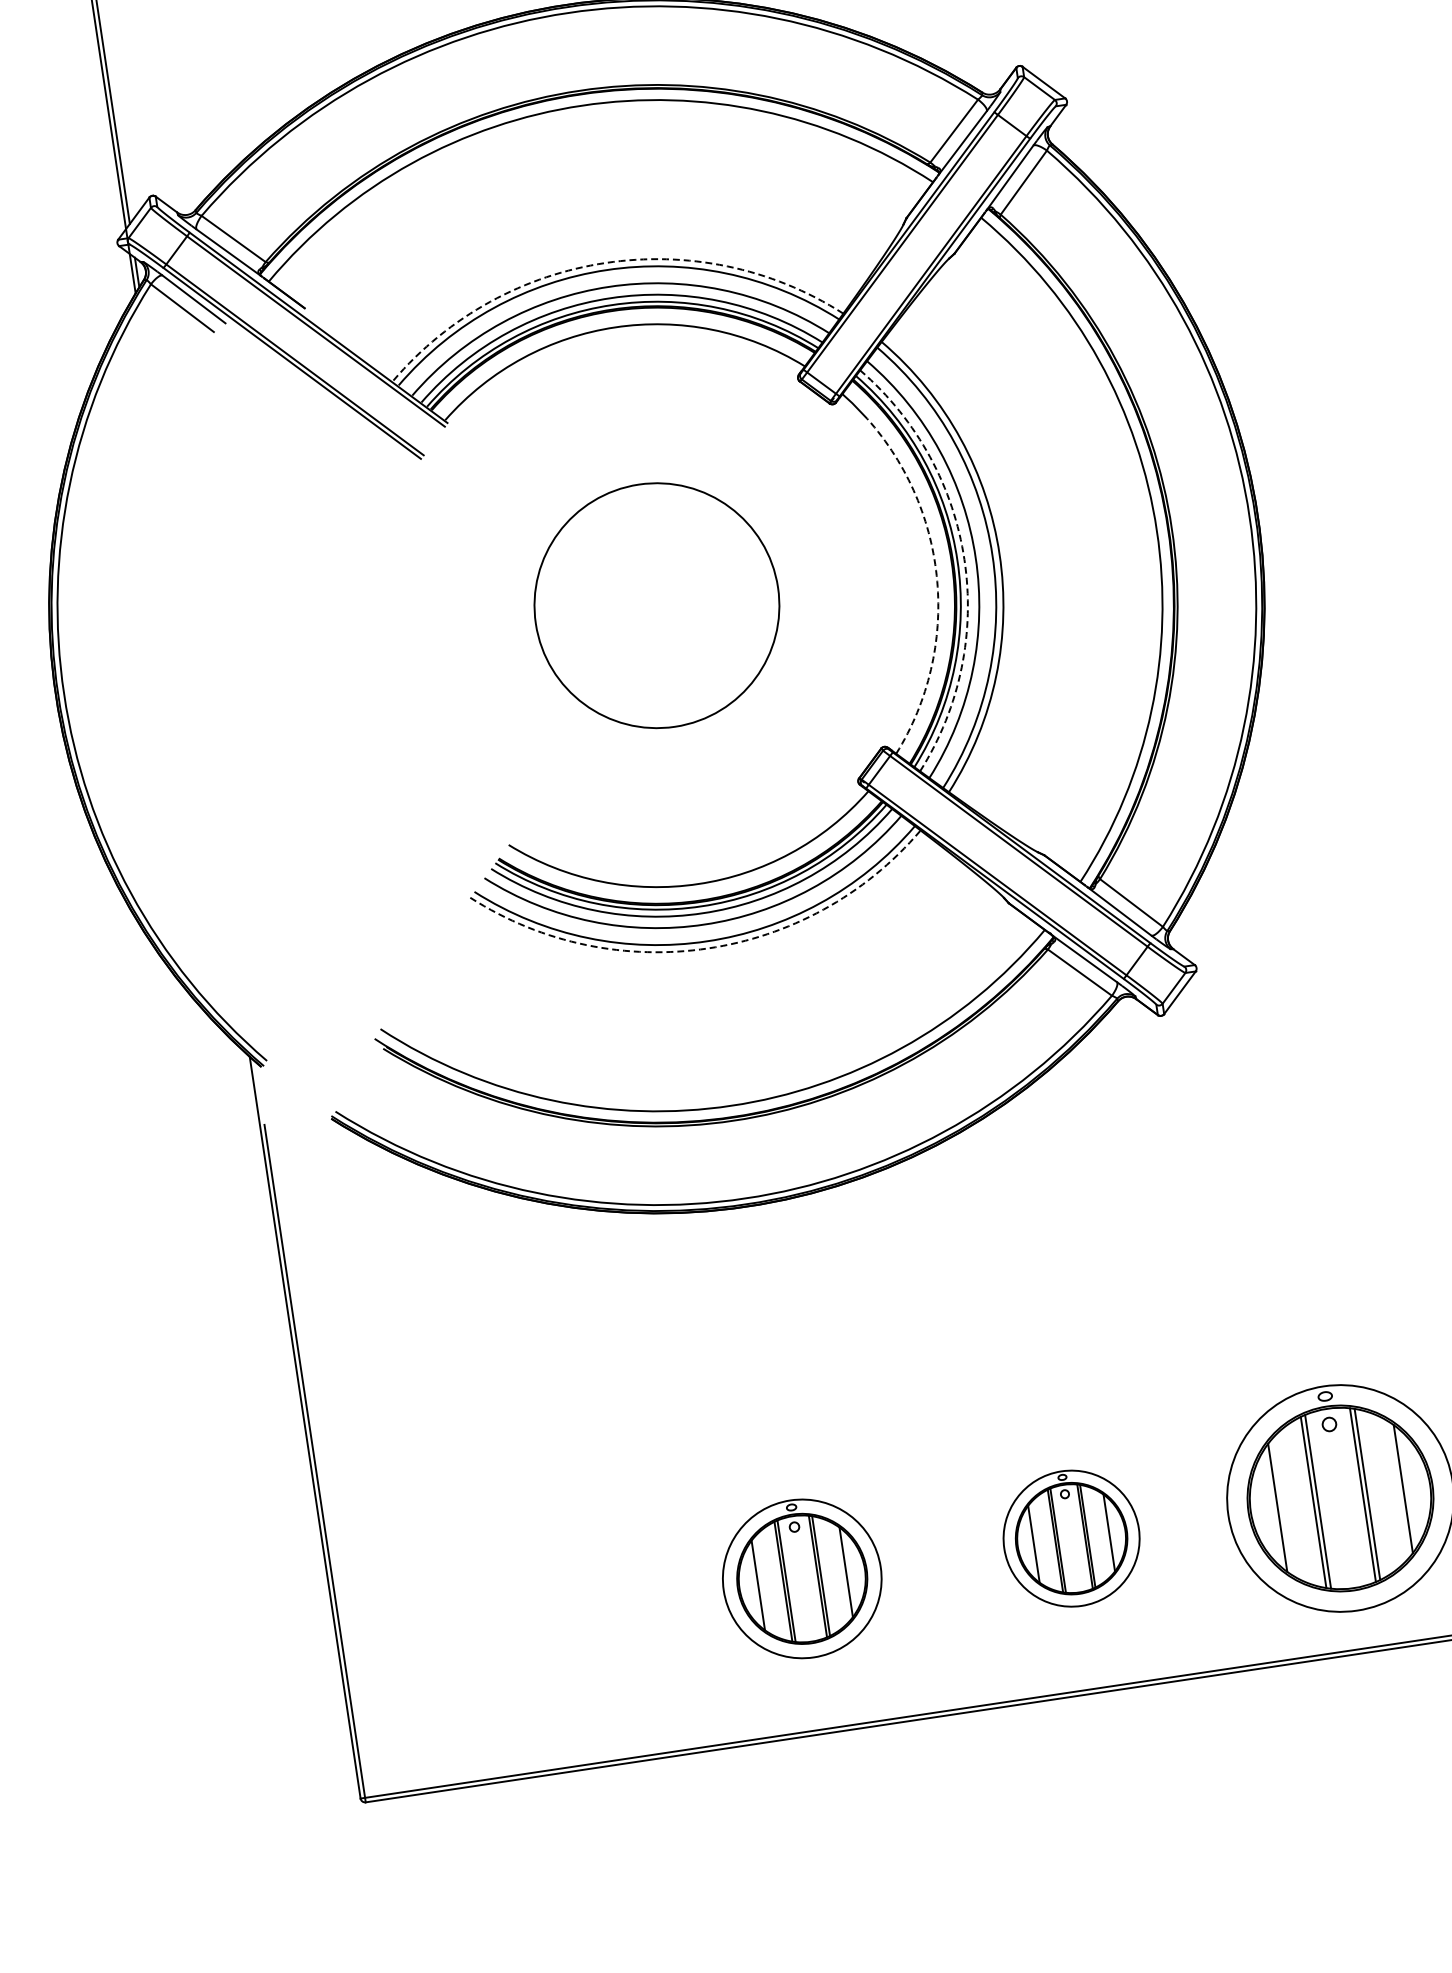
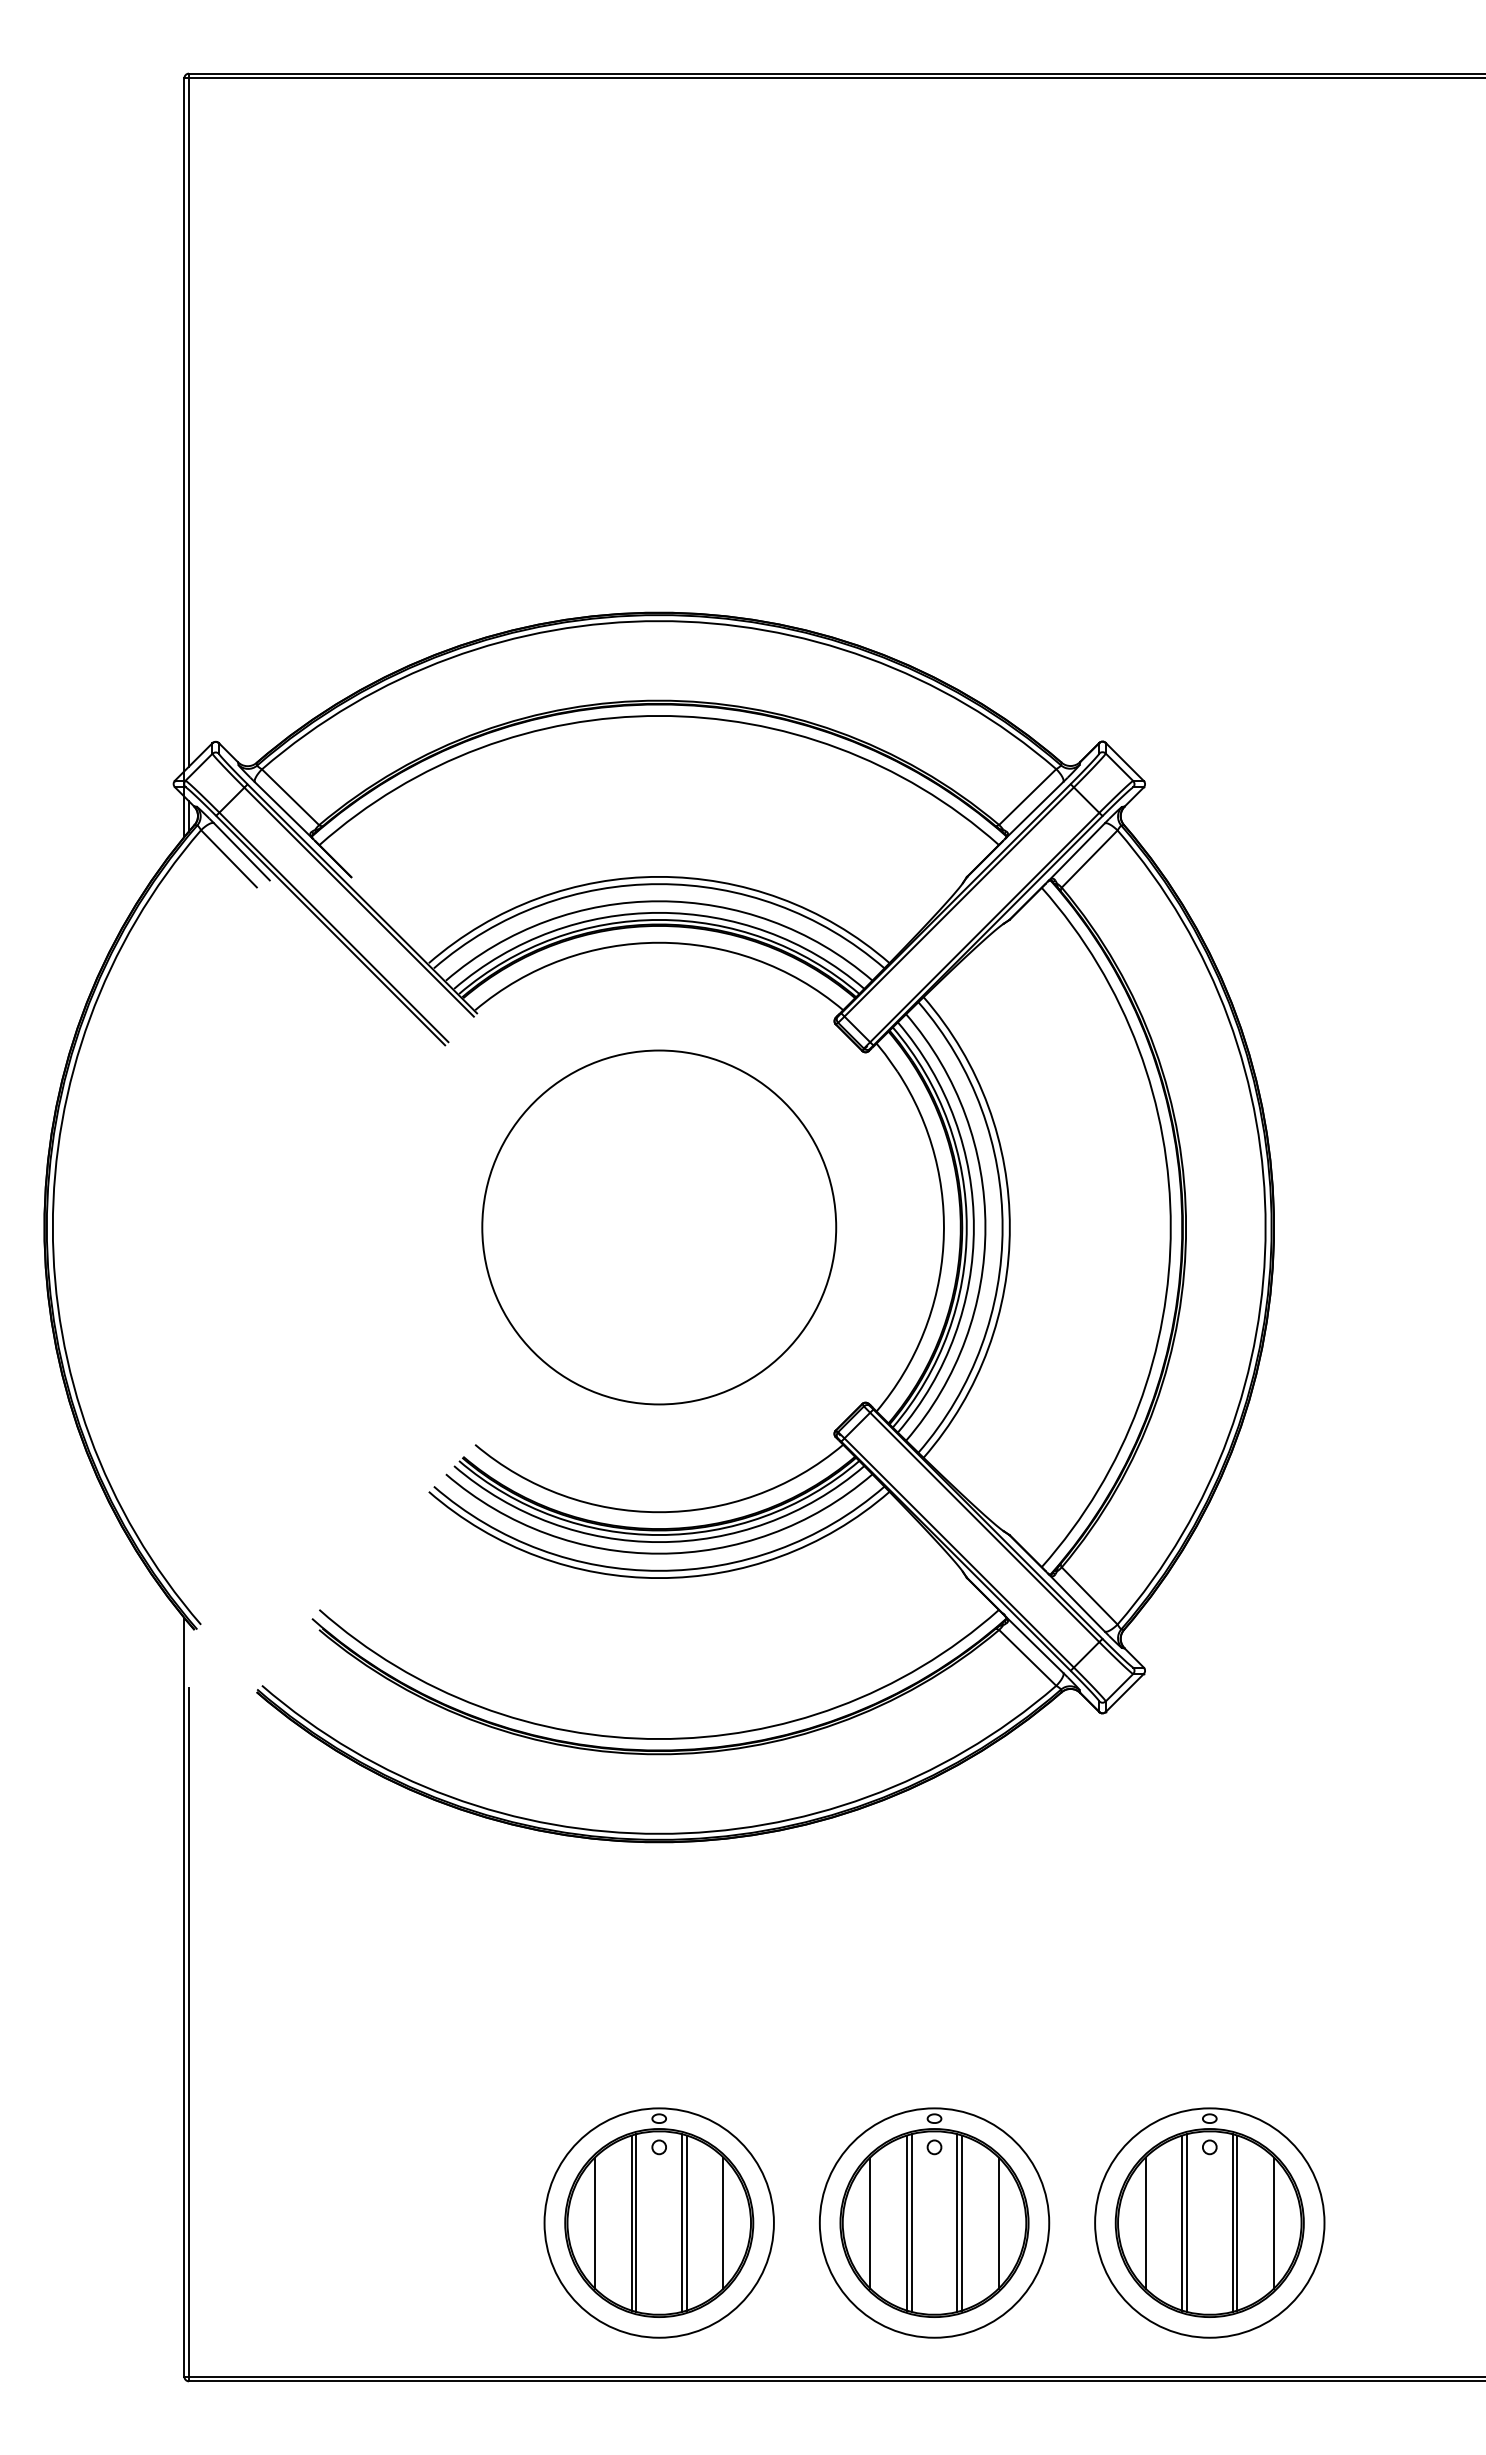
arc: (605, 262) -> (659, 876), dashed -> solid
arc: (964, 559) -> (973, 1227), dashed -> solid
arc: (937, 581) -> (943, 1245), dashed -> solid
circle: (657, 605) -> (659, 1227), size x1.43
arc: (708, 948) -> (659, 1578), dashed -> solid
part: (1071, 1538) -> (934, 2222), size x1.67
part: (801, 1578) -> (658, 2222), size x1.43

